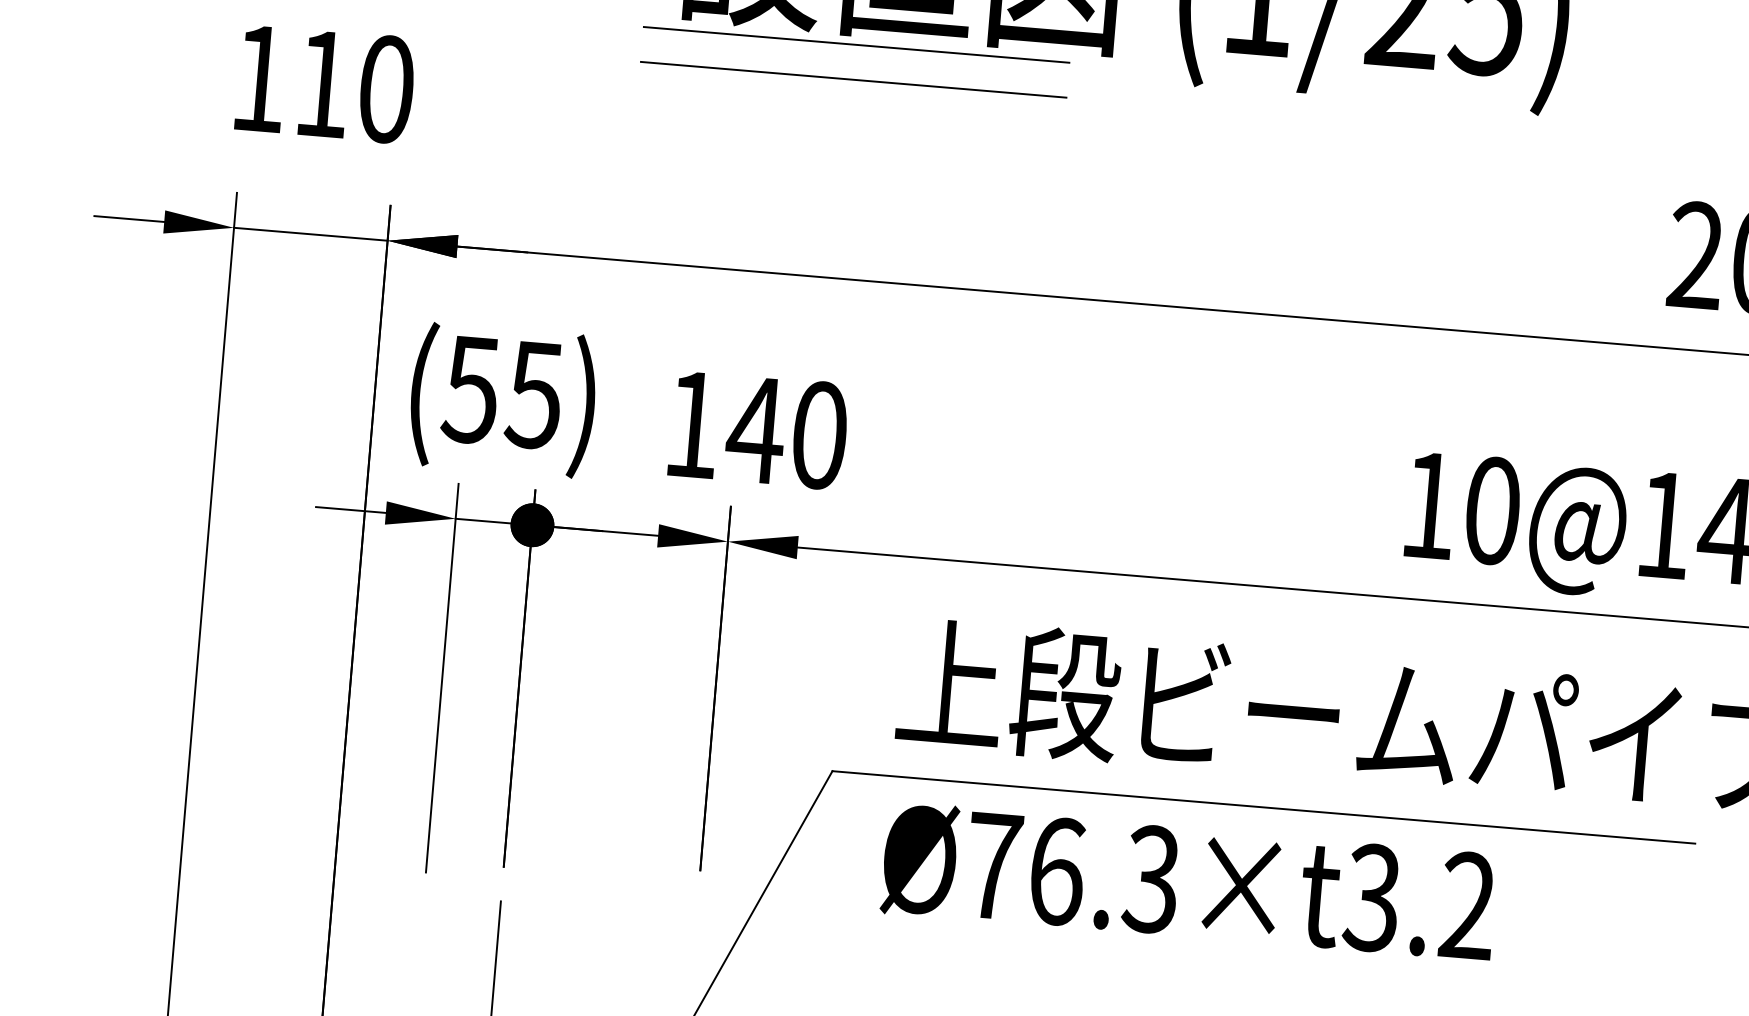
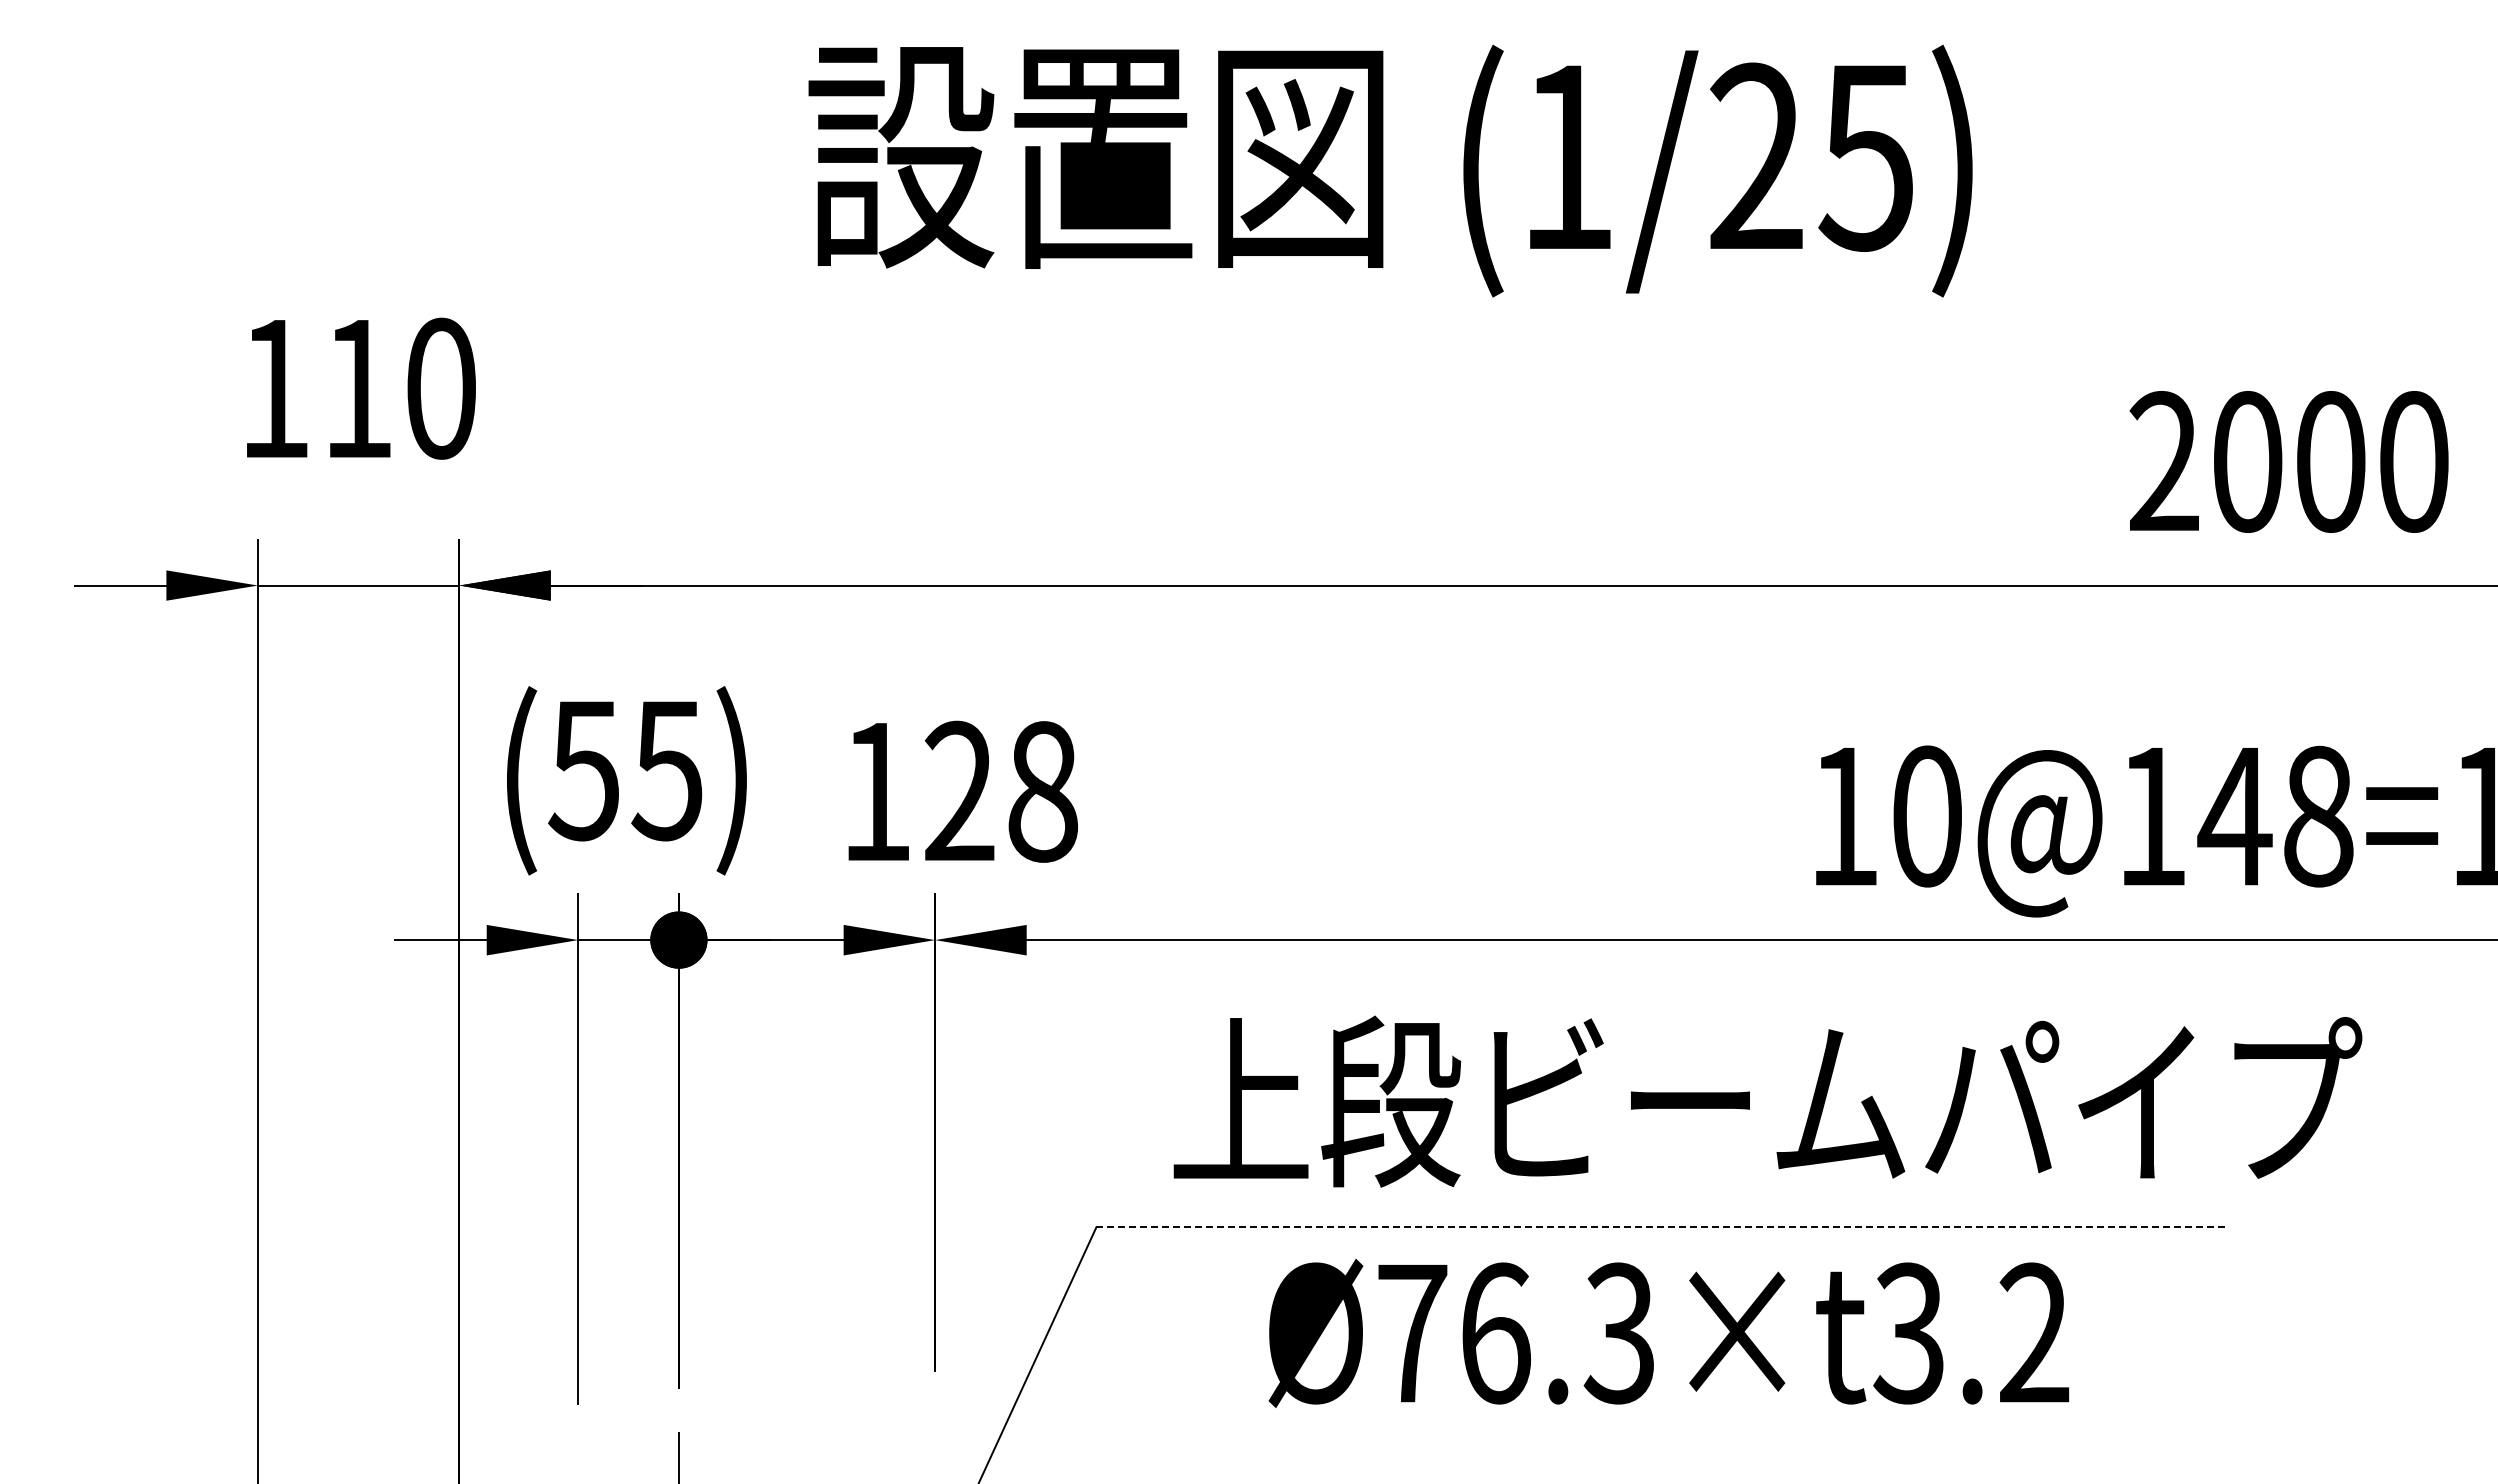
line: (856, 45) -> (1048, 279), removed
line: (853, 80) -> (1048, 325), removed
text: (786, 432) -> (999, 791), 140 -> 128
line: (1263, 807) -> (1661, 1227), solid -> dashed
text: (1188, 882) -> (1668, 1333), moved

